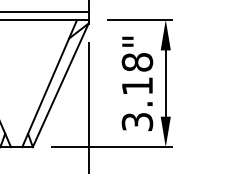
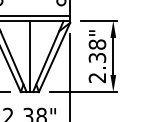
line: (15, 83) -> (29, 56), added
text: (137, 105) -> (97, 68), 3.18" -> 2.38"

